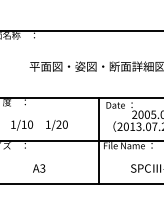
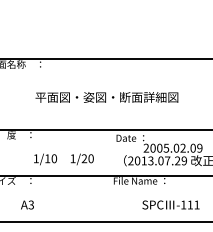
text: (39, 125) -> (63, 159), moved
line: (98, 140) -> (108, 175), removed
text: (39, 168) -> (27, 204), moved

